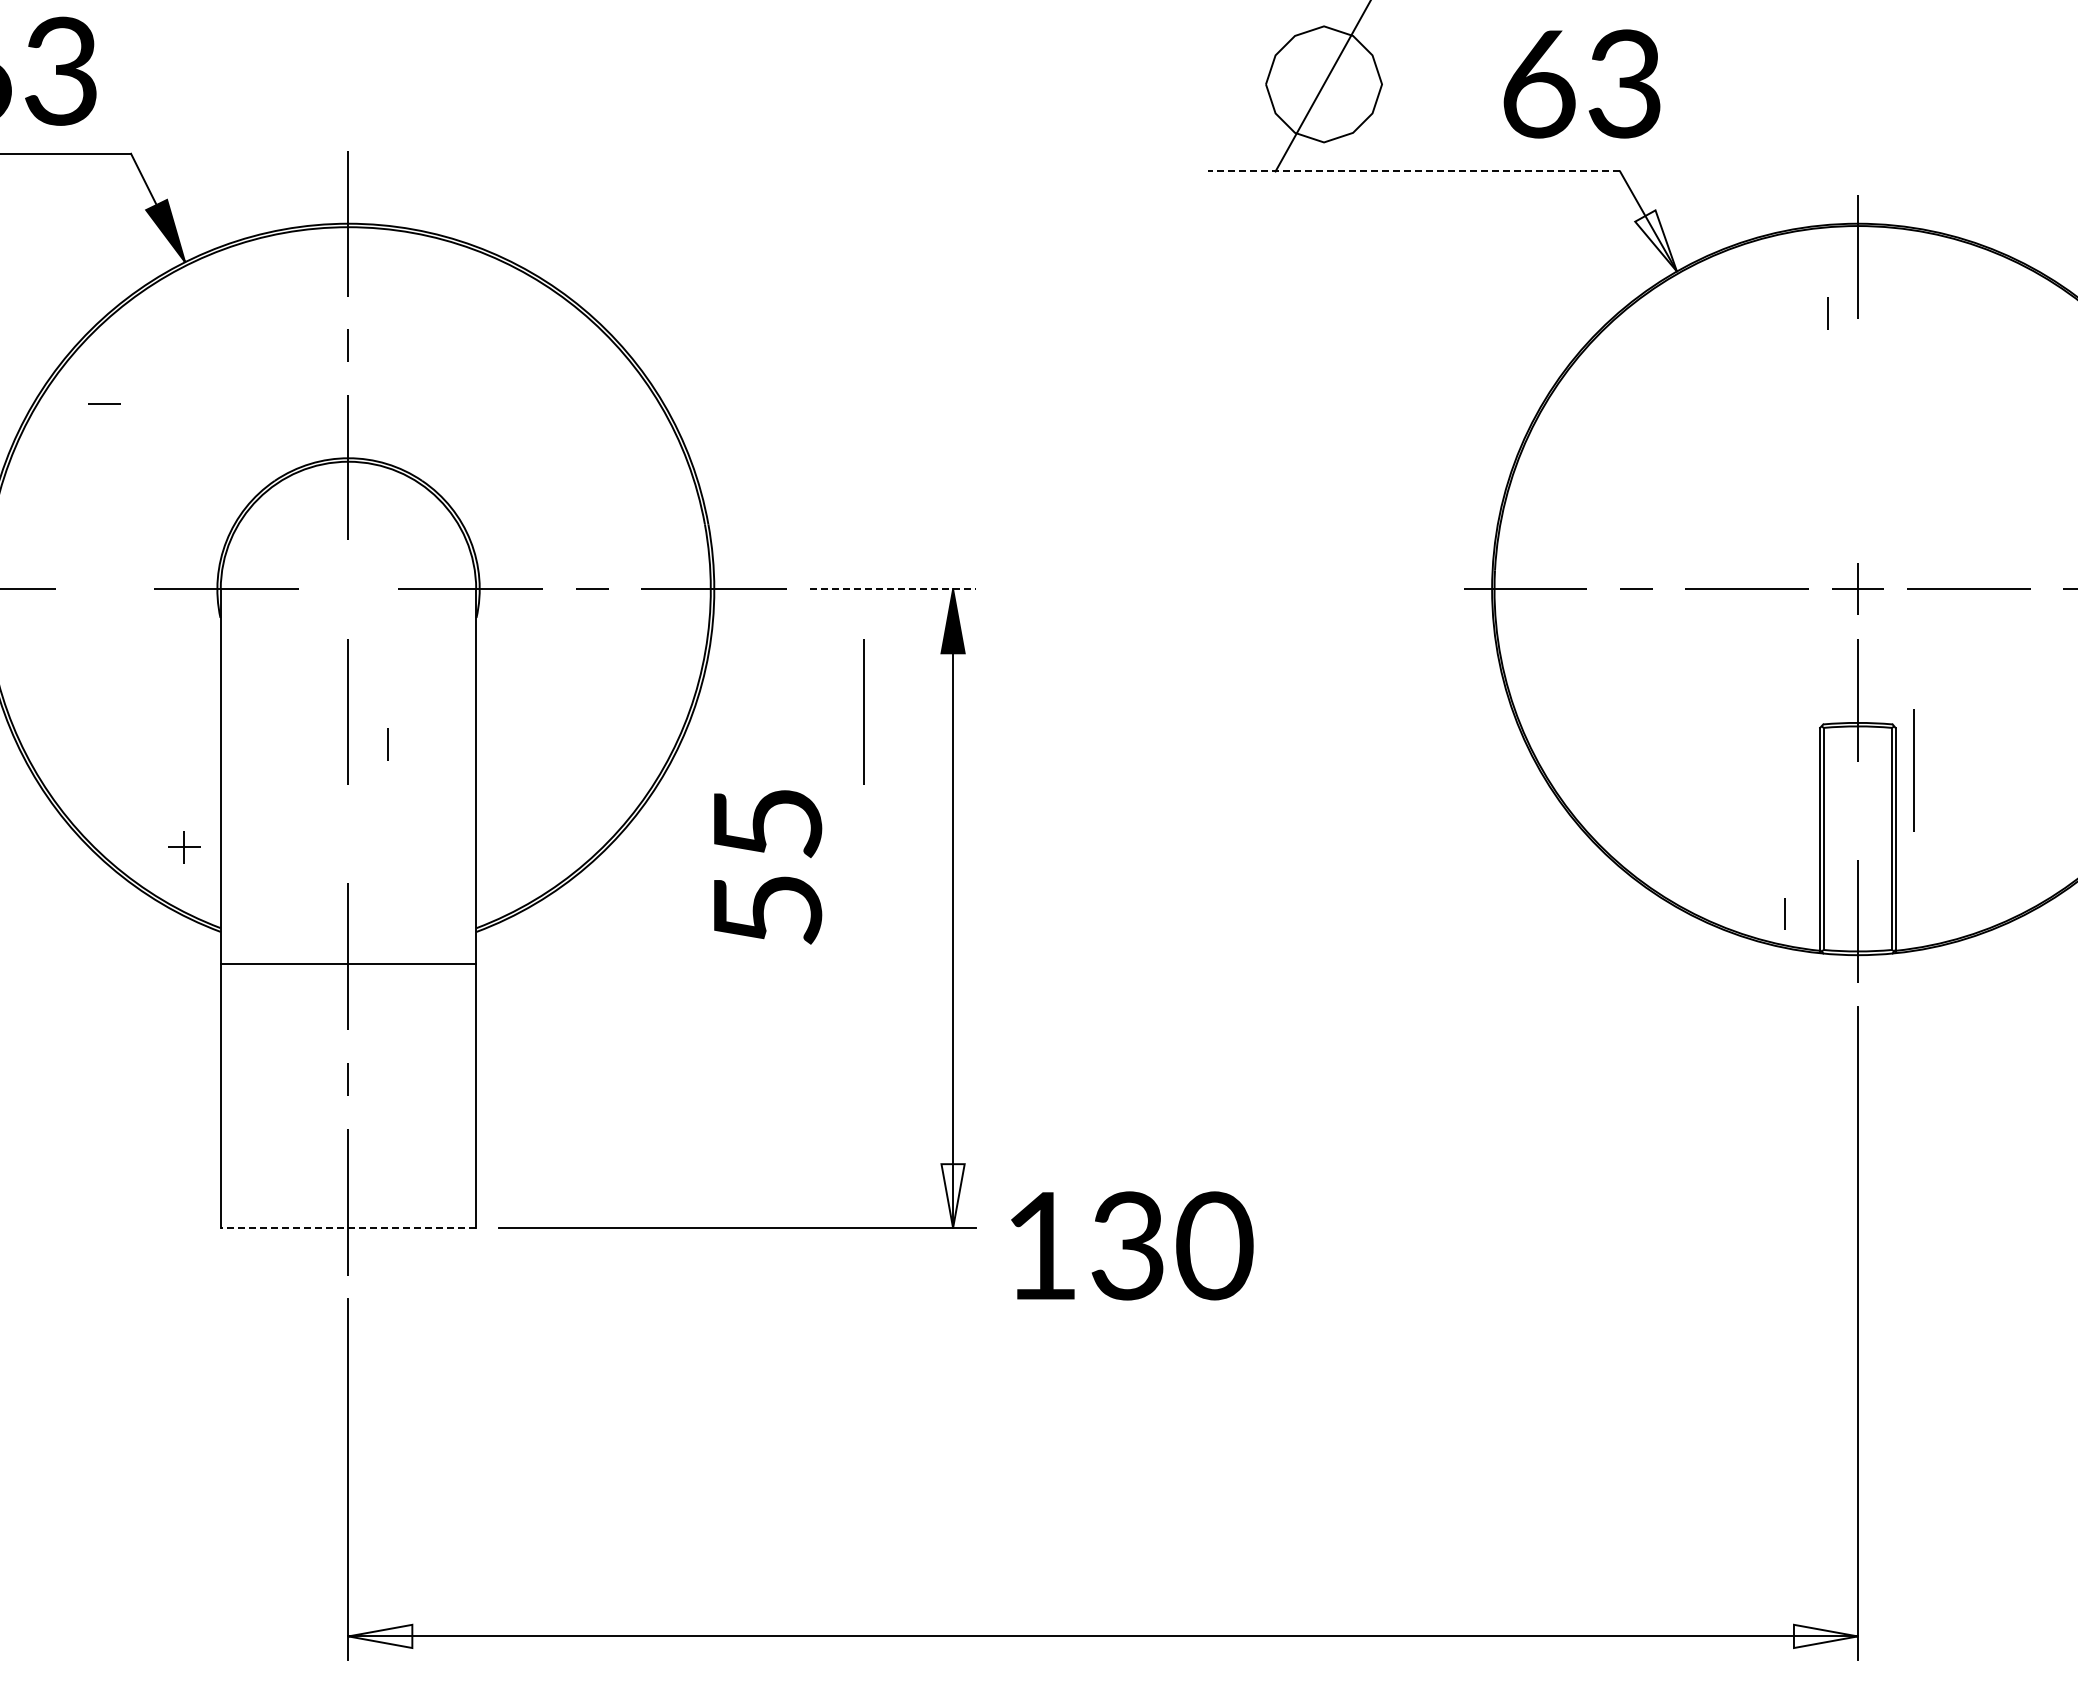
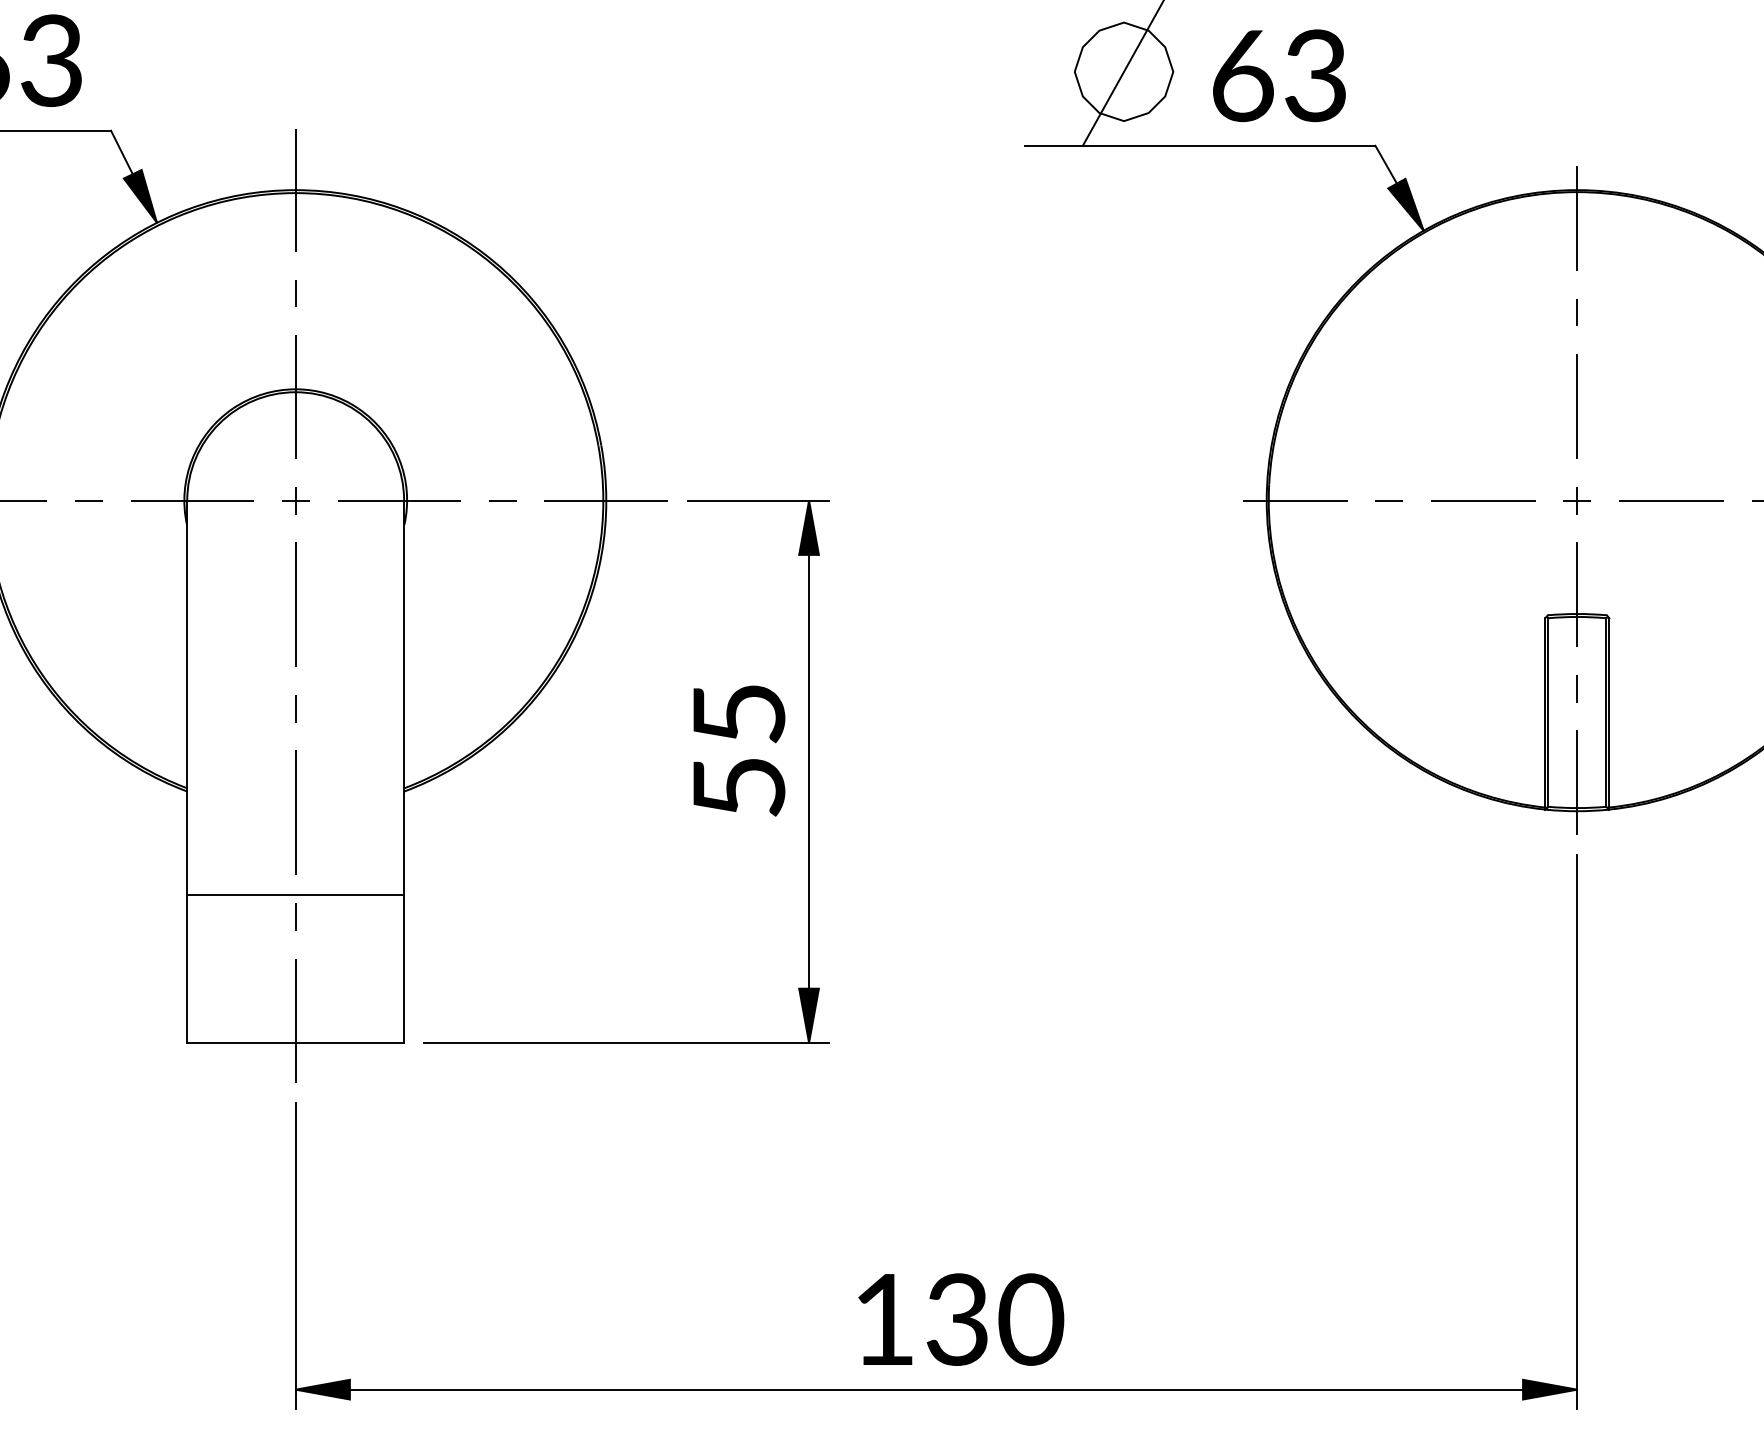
text: (1581, 83) -> (1278, 75), moved
line: (1413, 171) -> (1199, 145), dashed -> solid
fill: (1656, 240) -> (1406, 204), added
line: (1827, 313) -> (1576, 312), moved
line: (104, 403) -> (88, 499), moved
line: (893, 589) -> (758, 500), dashed -> solid
part: (1857, 589) -> (1576, 500), size x0.62
line: (863, 711) -> (732, 604), removed
line: (387, 744) -> (294, 708), moved
line: (1913, 770) -> (1576, 406), moved
part: (184, 847) -> (295, 500), moved
text: (768, 867) -> (739, 751), moved
line: (1784, 913) -> (1576, 688), moved
line: (348, 963) -> (295, 894), moved
fill: (952, 1196) -> (808, 1016), added
line: (348, 1228) -> (295, 1043), dashed -> solid
text: (1132, 1245) -> (961, 1319), moved
fill: (380, 1636) -> (322, 1389), added
fill: (1825, 1636) -> (1549, 1389), added

